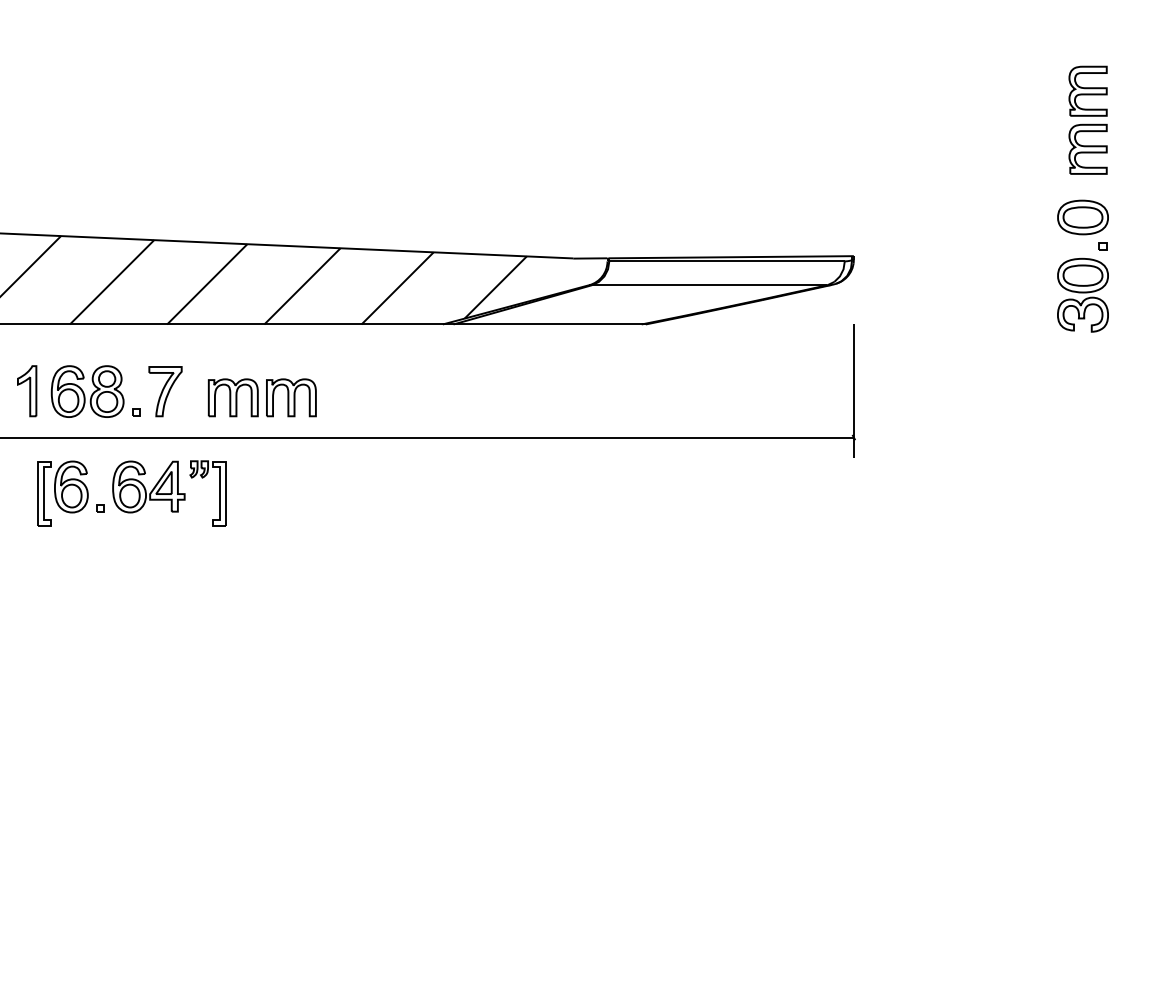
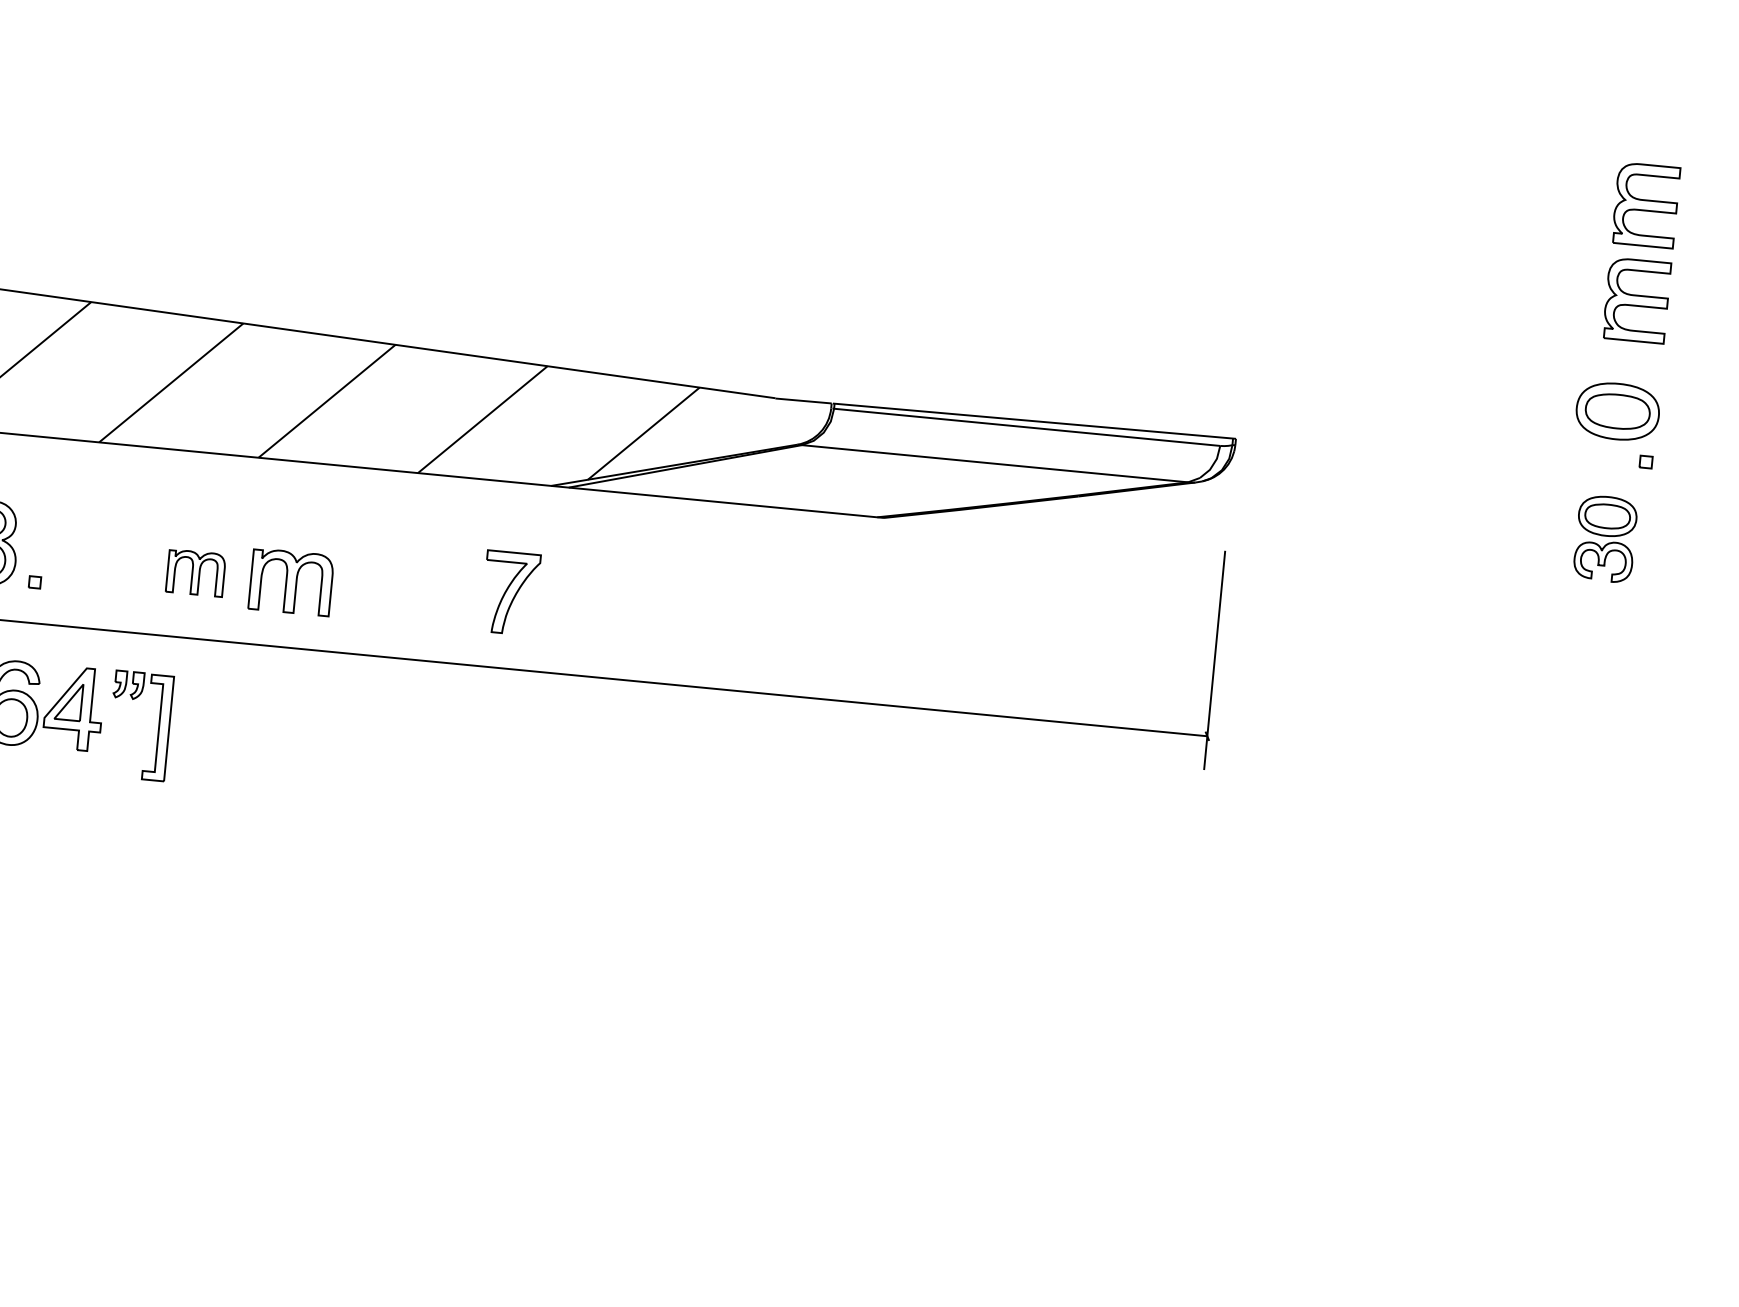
part: (1082, 294) -> (1604, 537), size x0.7
part: (165, 391) -> (510, 592), moved
part: (232, 397) -> (194, 572), size x0.7

